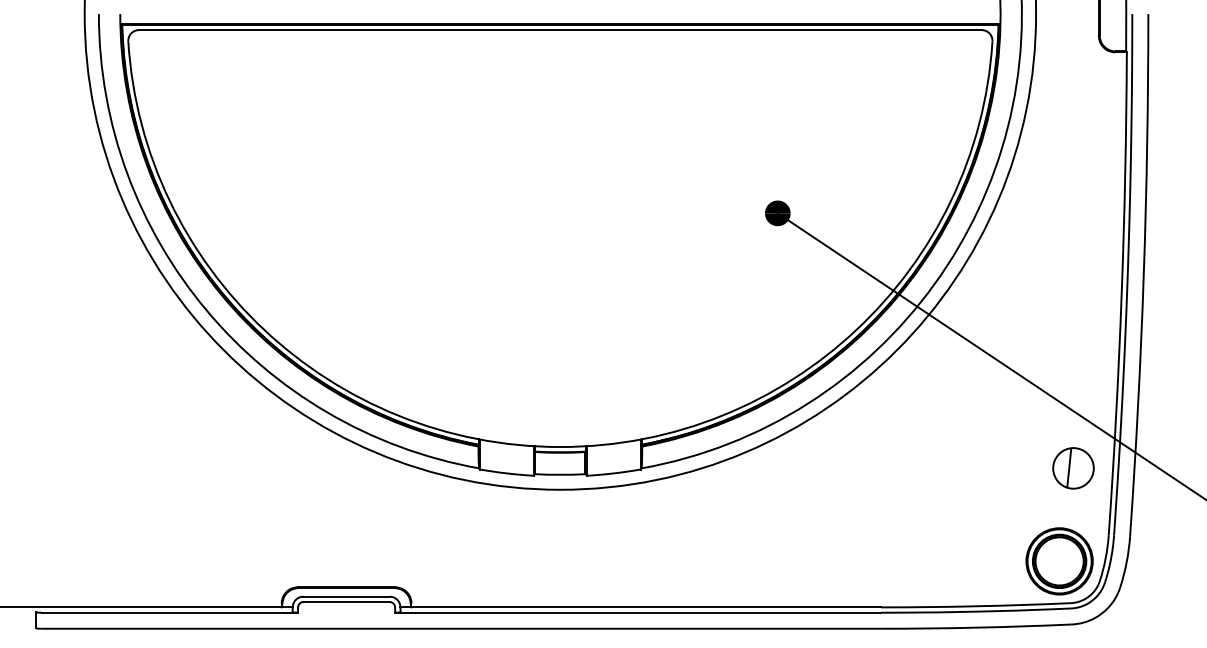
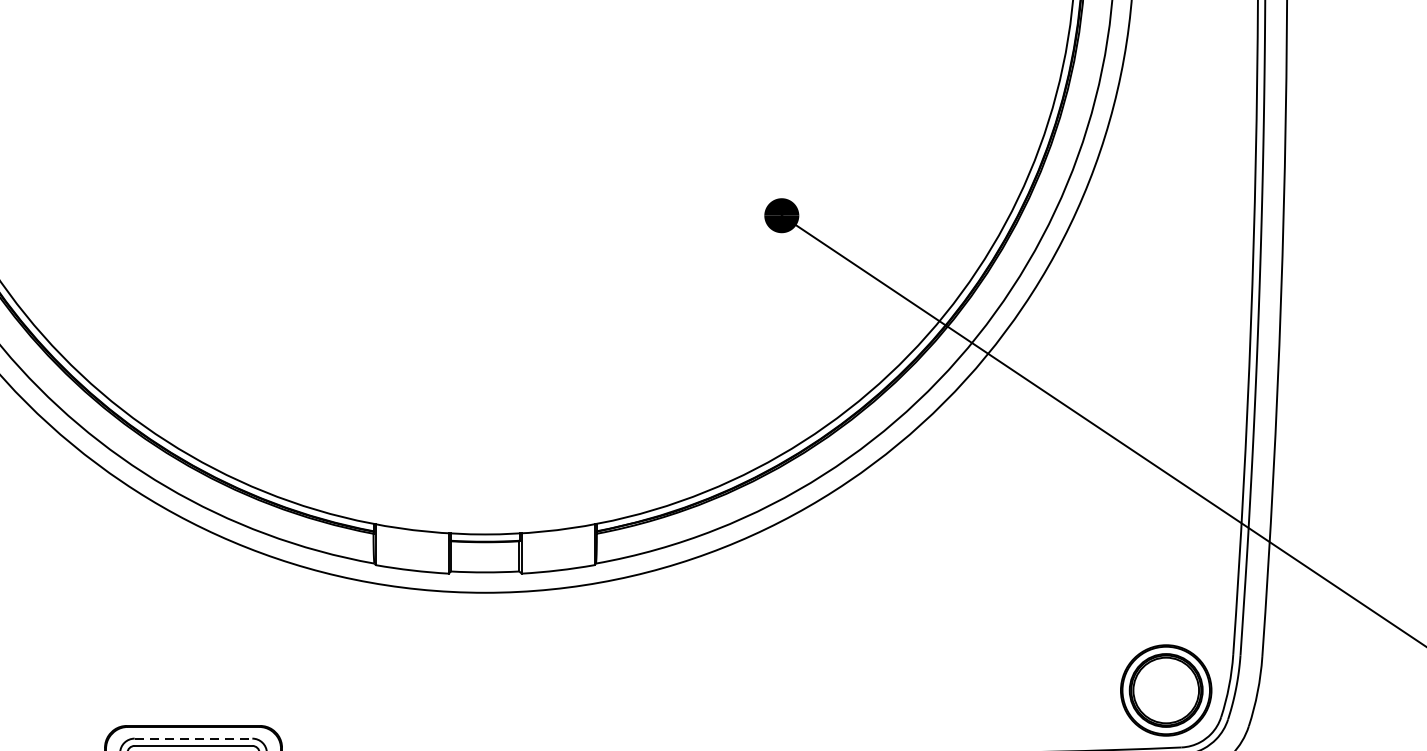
part: (1073, 468) -> (1185, 563), removed
line: (347, 596) -> (194, 738), solid -> dashed

